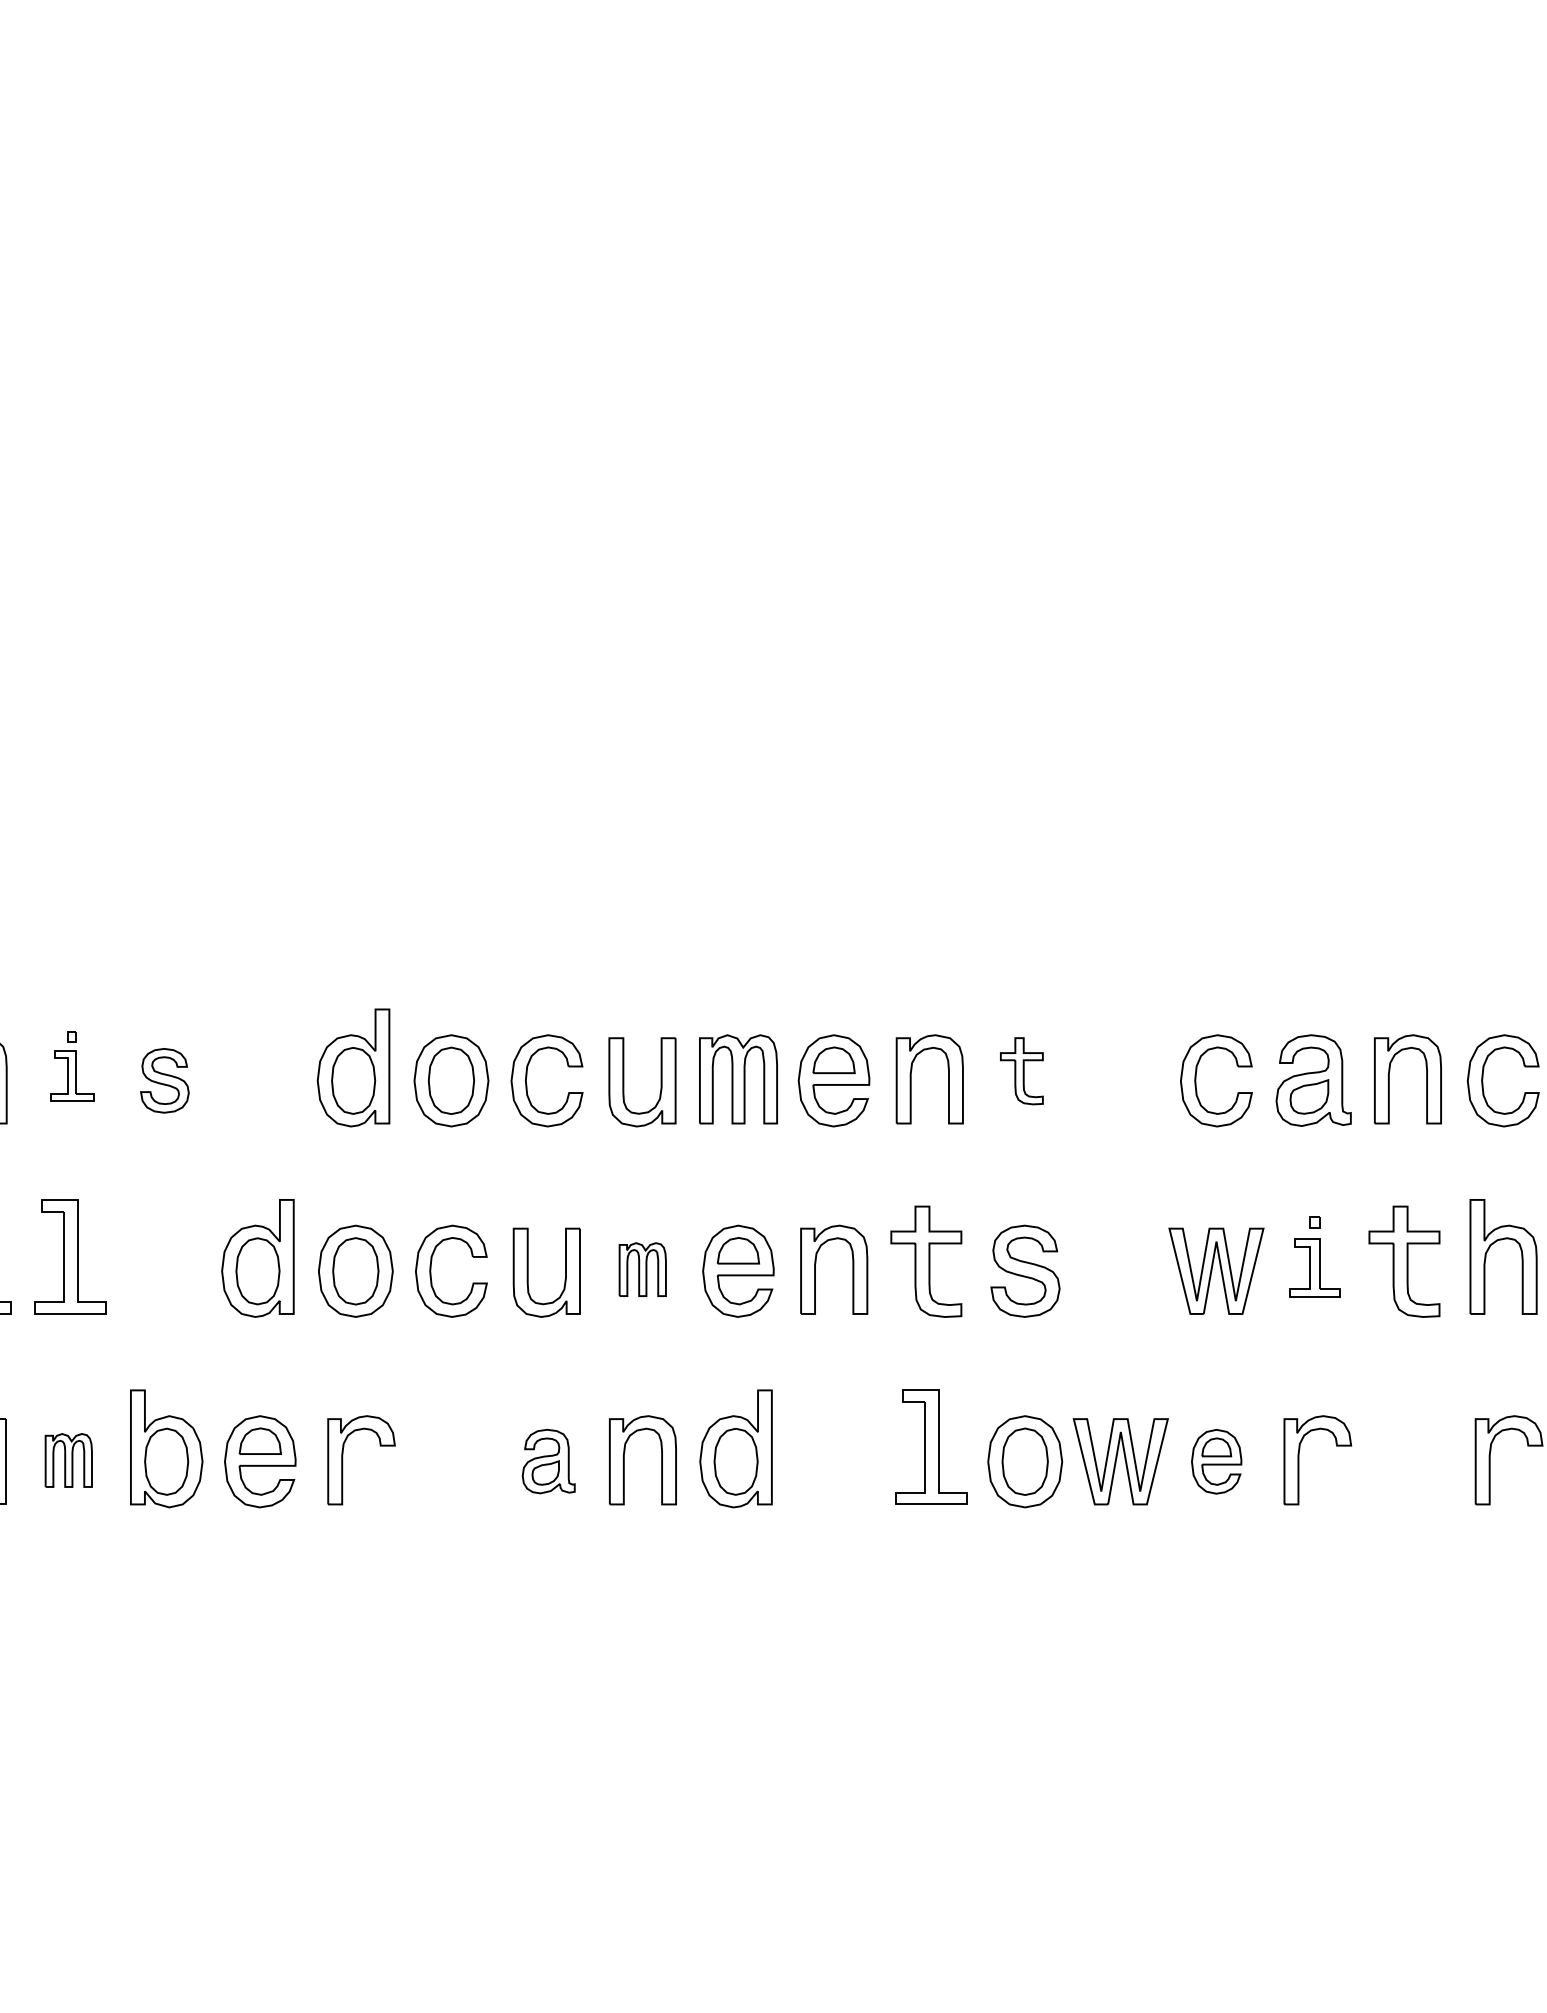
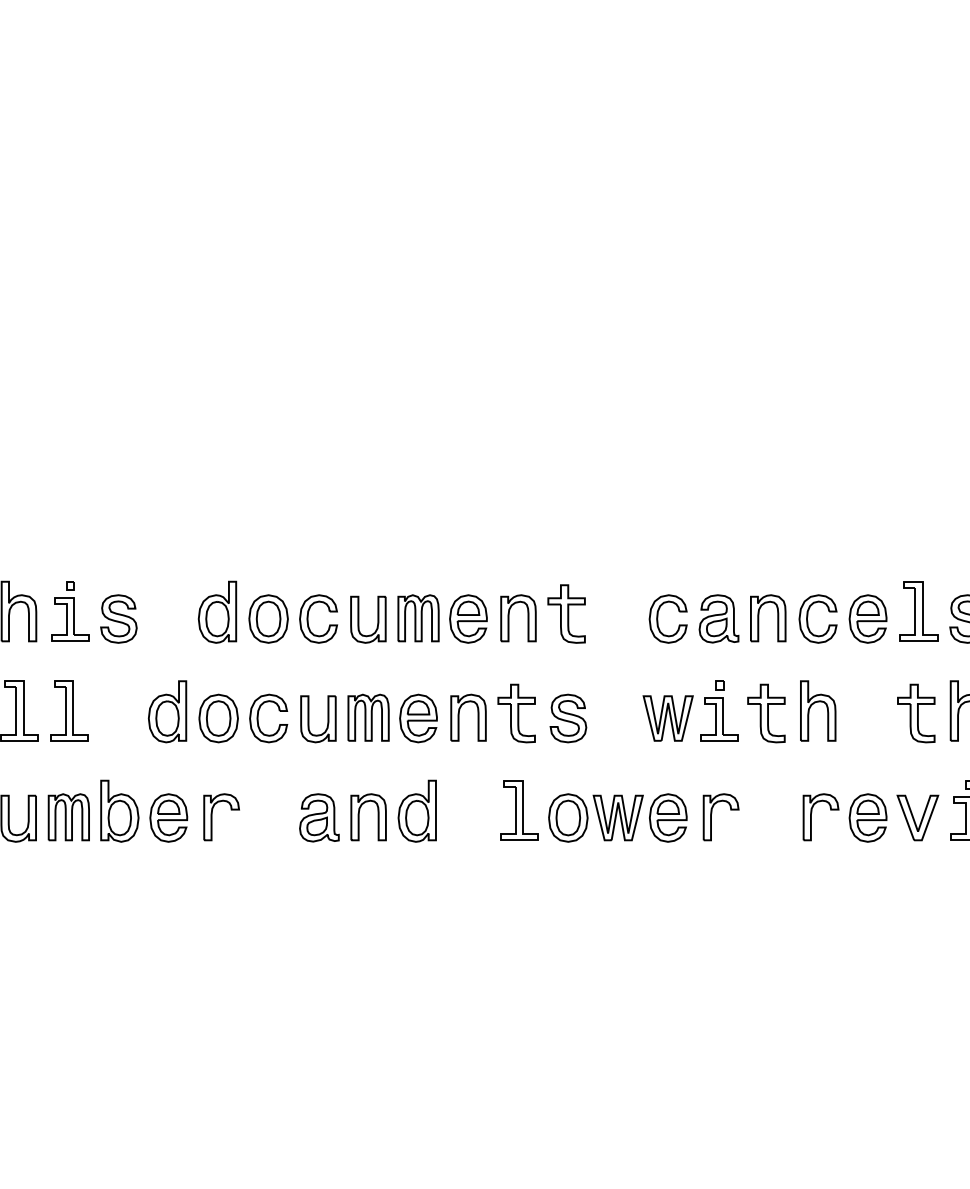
part: (72, 1066) -> (70, 611), size x1.67
part: (1021, 1070) -> (566, 613), size x1.67
part: (164, 1079) -> (118, 618), size x1.43
part: (1314, 1255) -> (719, 710), size x1.43
part: (642, 1269) -> (368, 717), size x1.67
part: (68, 1460) -> (68, 817), size x1.67
part: (548, 1460) -> (319, 817), size x1.43
part: (1216, 1460) -> (668, 817), size x1.43

